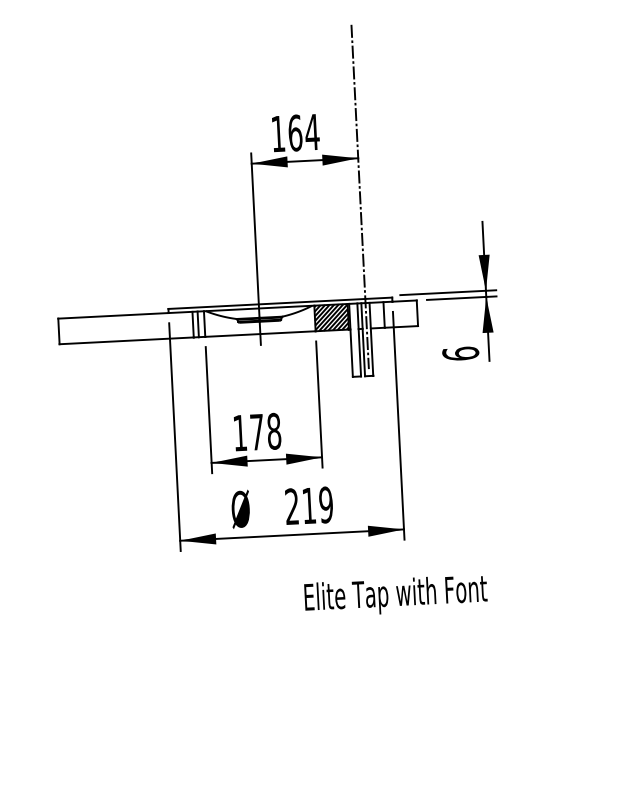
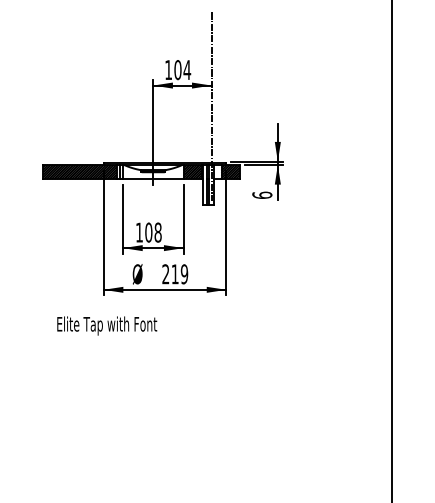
text: (294, 132) -> (177, 69), 164 -> 104
hatch: (400, 313) -> (230, 171), added
hatch: (125, 327) -> (79, 171), added
text: (256, 432) -> (148, 232), 178 -> 108
text: (396, 595) -> (107, 325), moved

